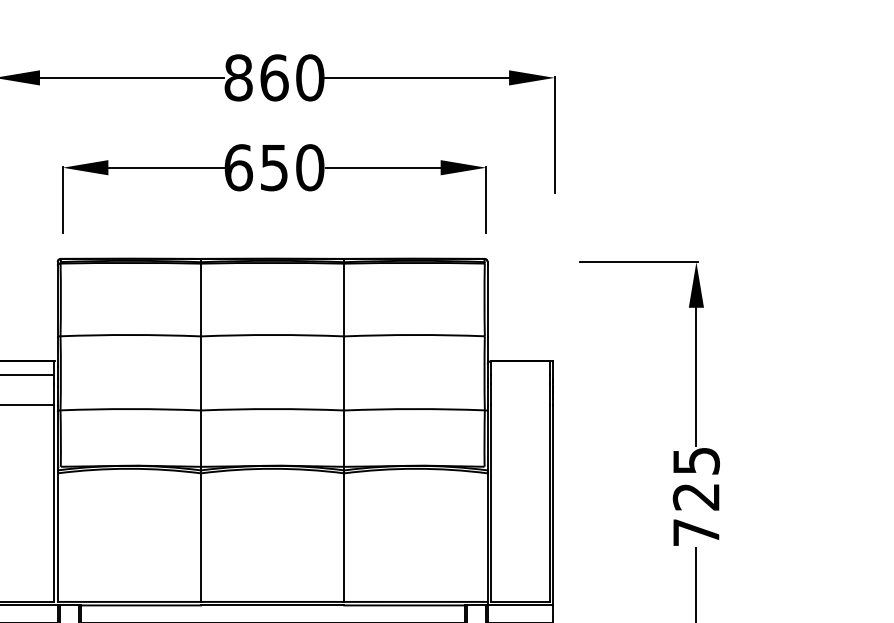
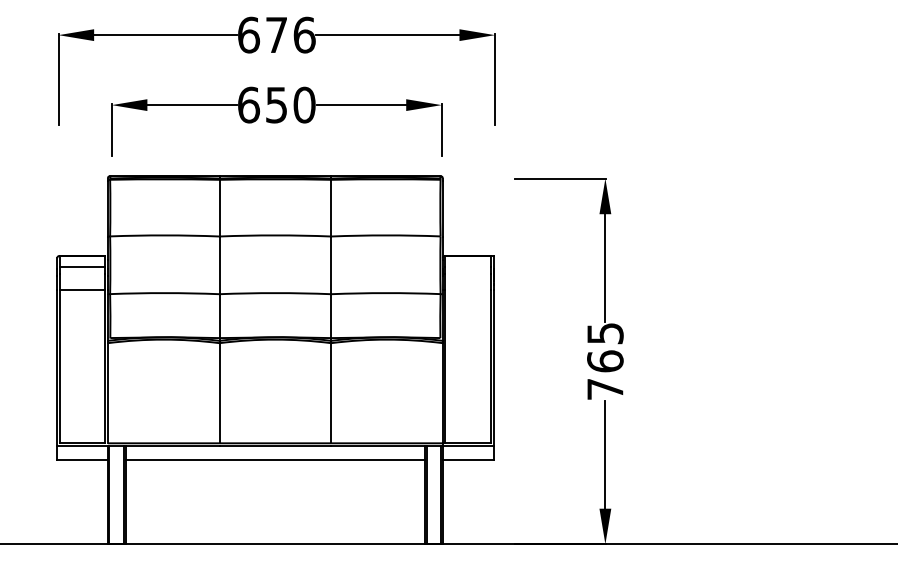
text: (274, 77) -> (276, 34), 860 -> 676
text: (696, 496) -> (605, 361), 725 -> 765

